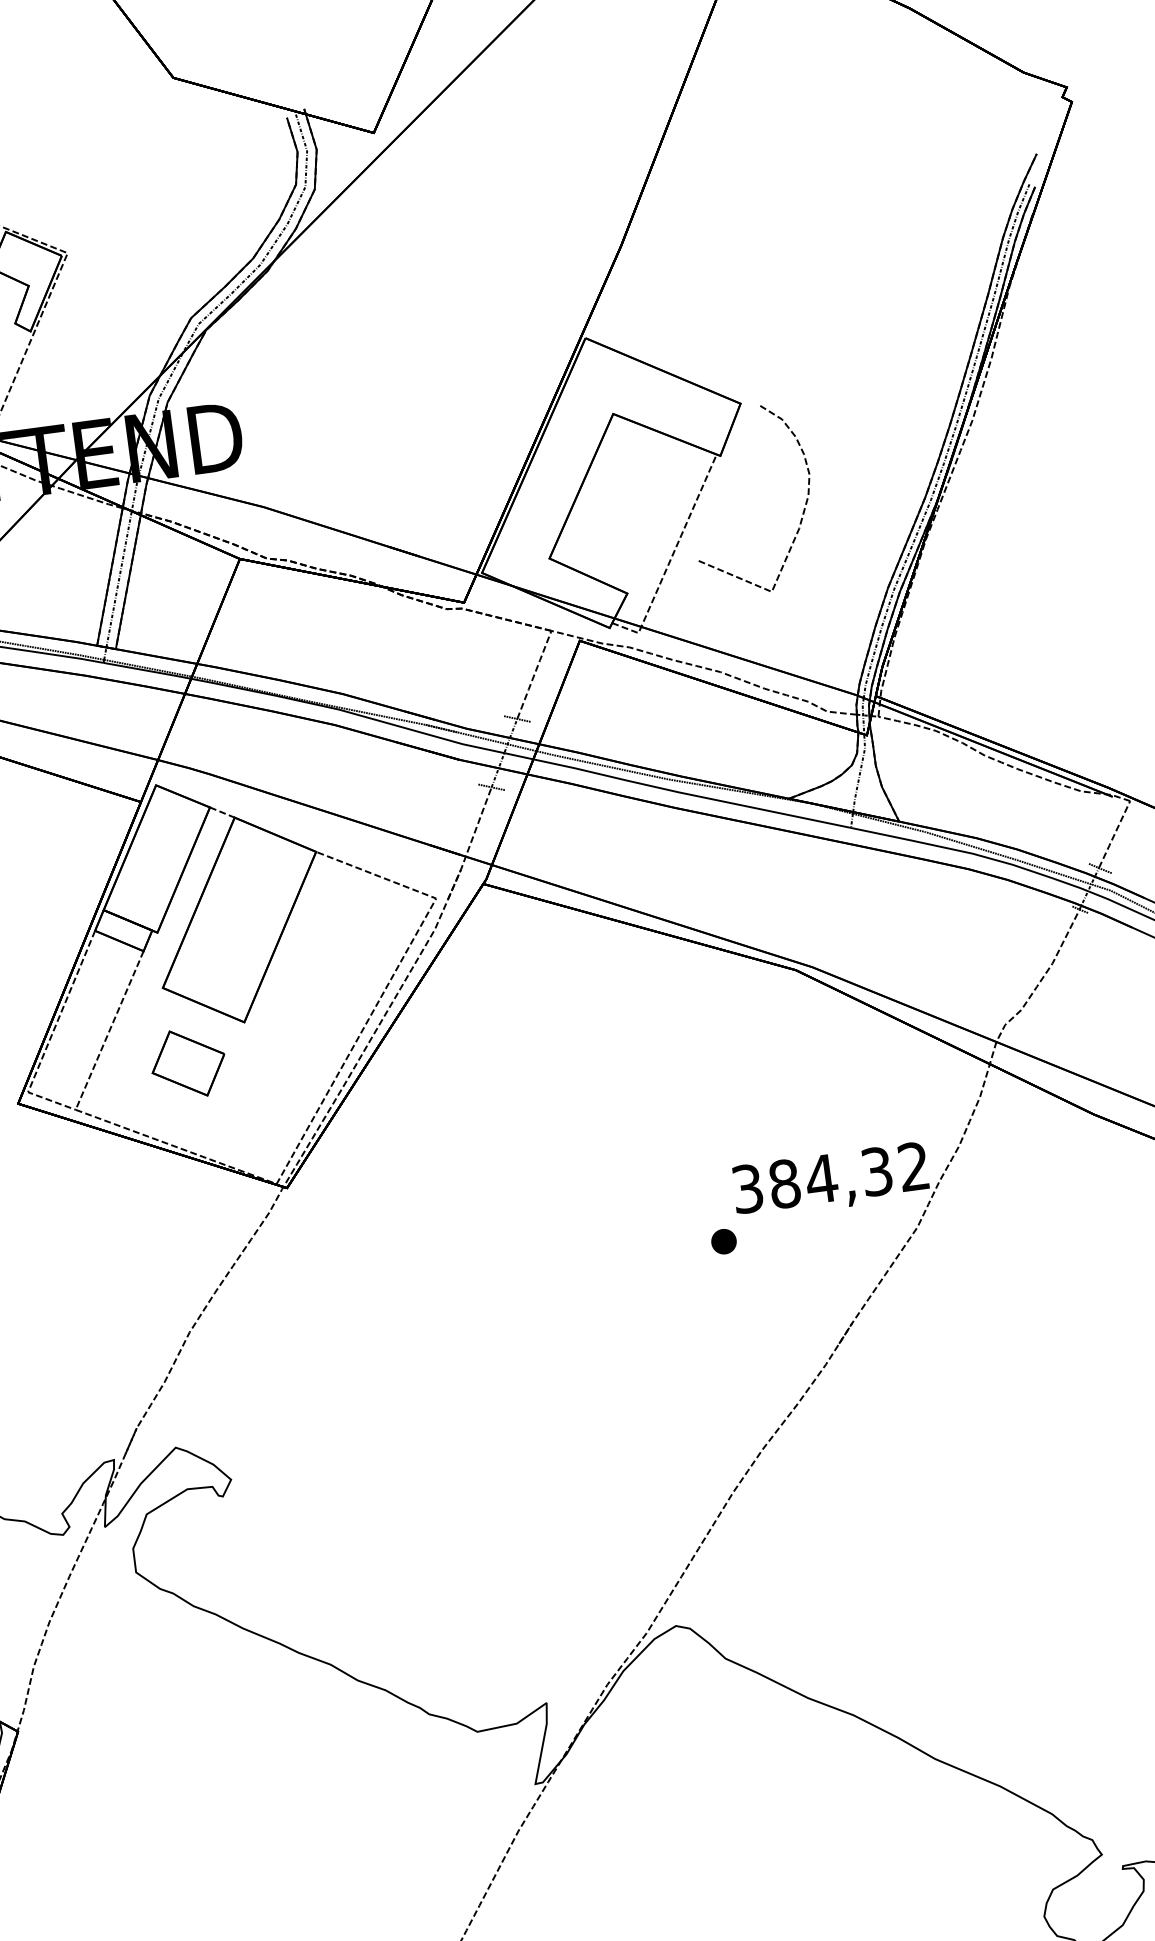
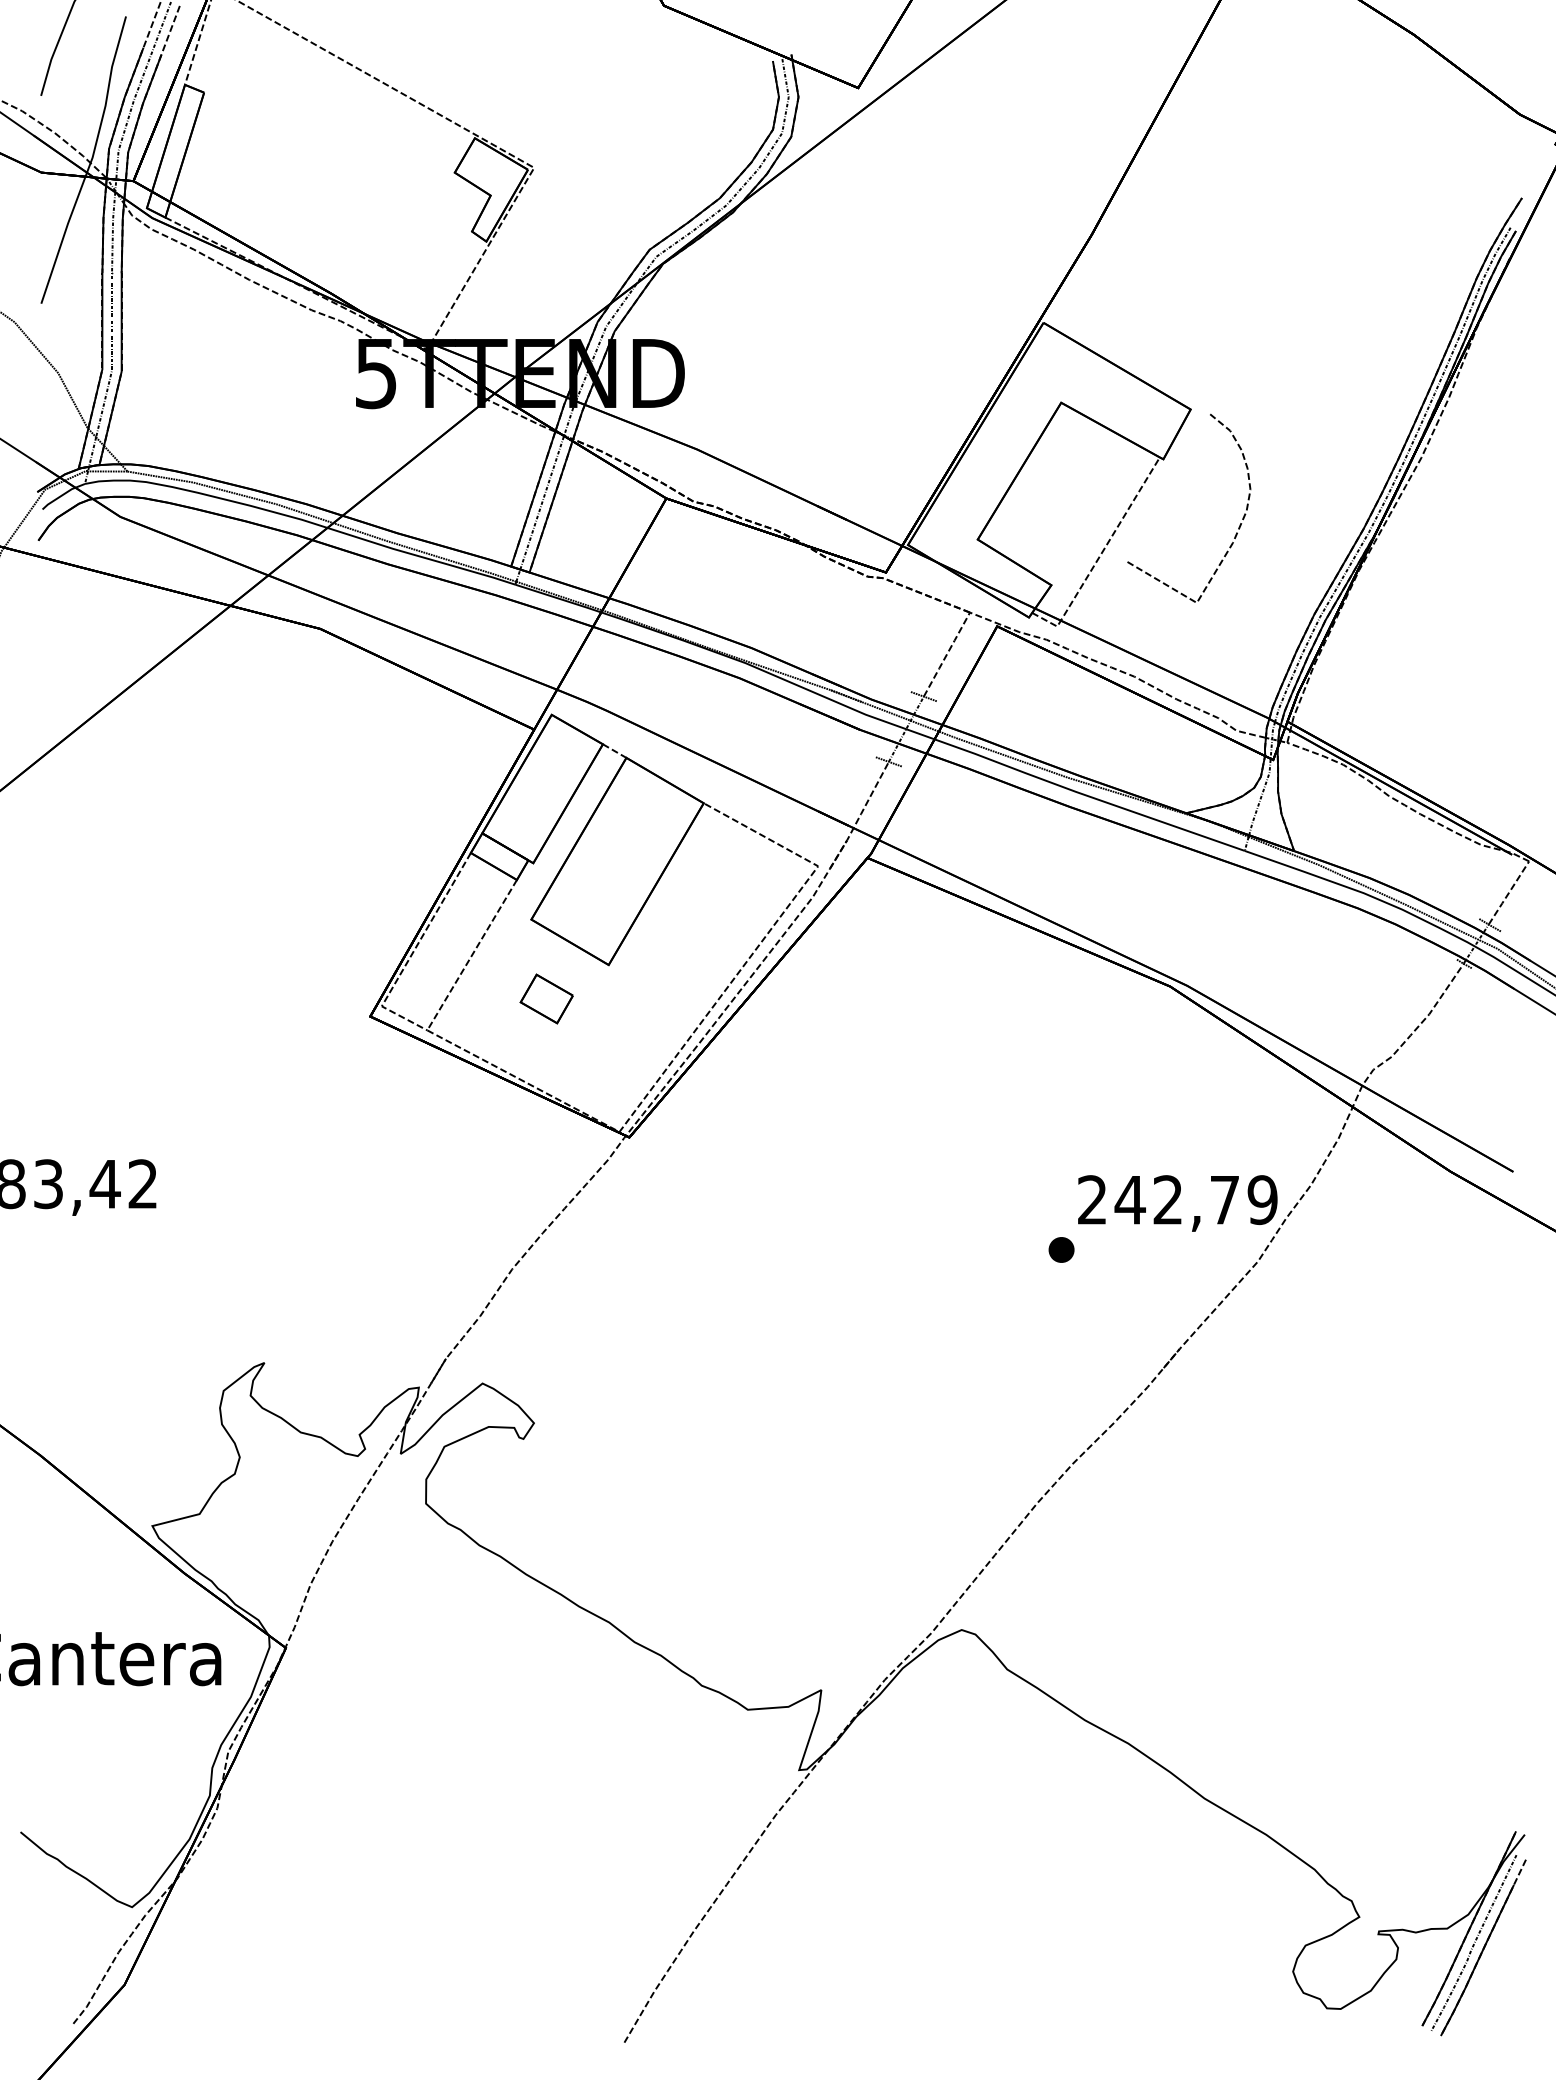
part: (187, 1063) -> (546, 998), size x0.7
text: (830, 1178) -> (1177, 1200), 384,32 -> 242,79

